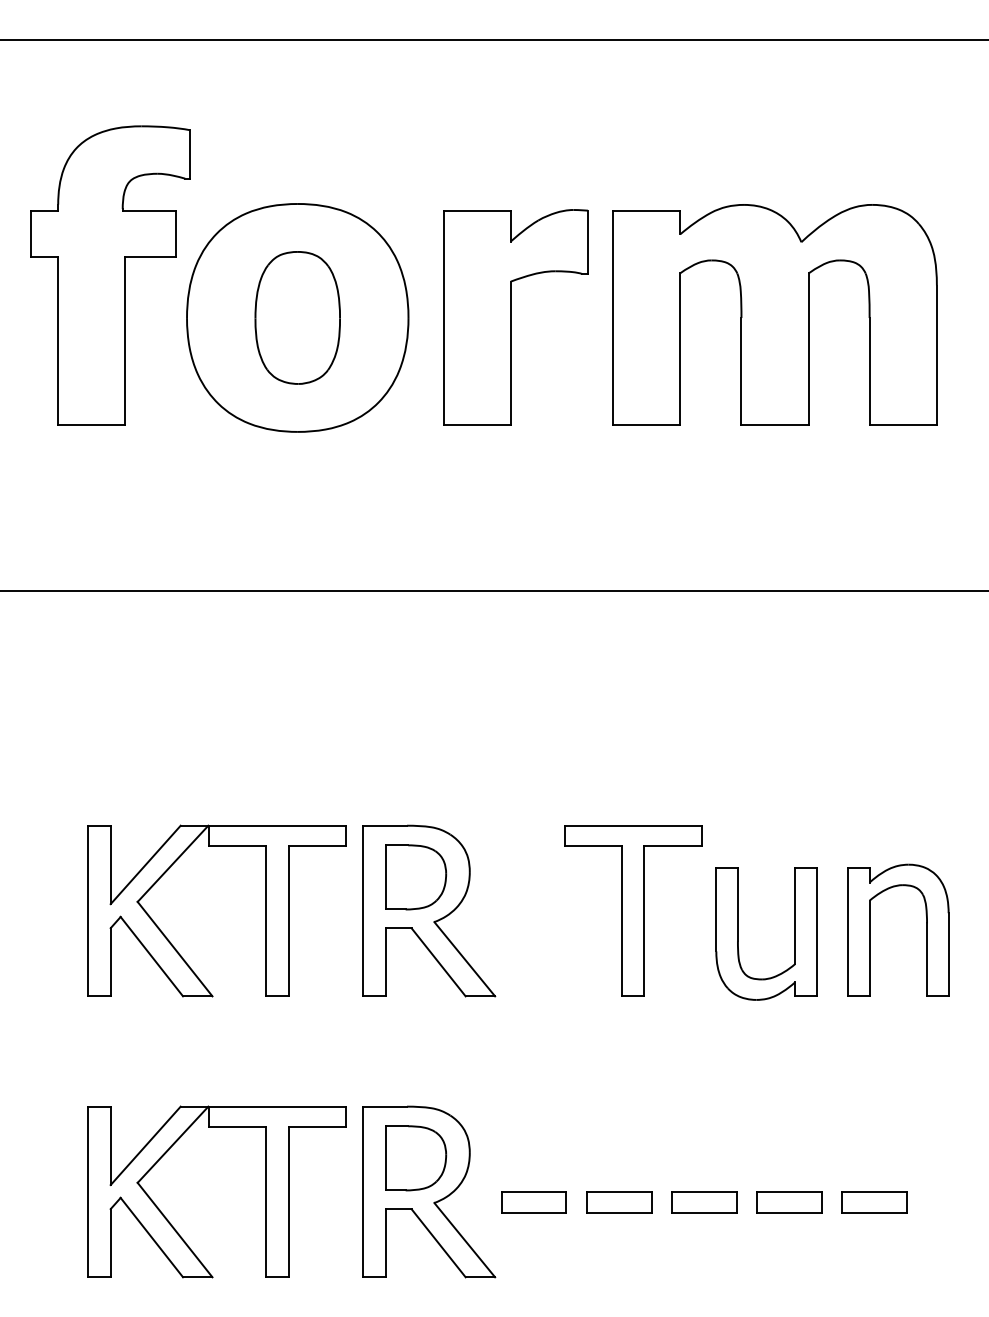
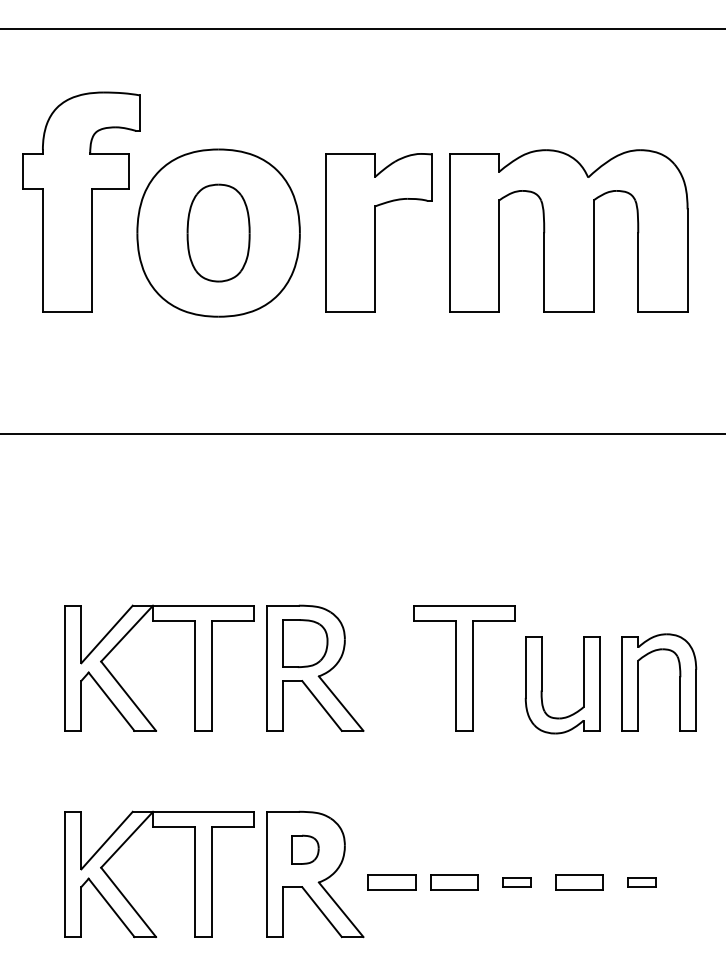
part: (416, 1158) -> (305, 849), size x0.6
part: (703, 1202) -> (516, 882), size x0.6
part: (874, 1202) -> (641, 882), size x0.6

